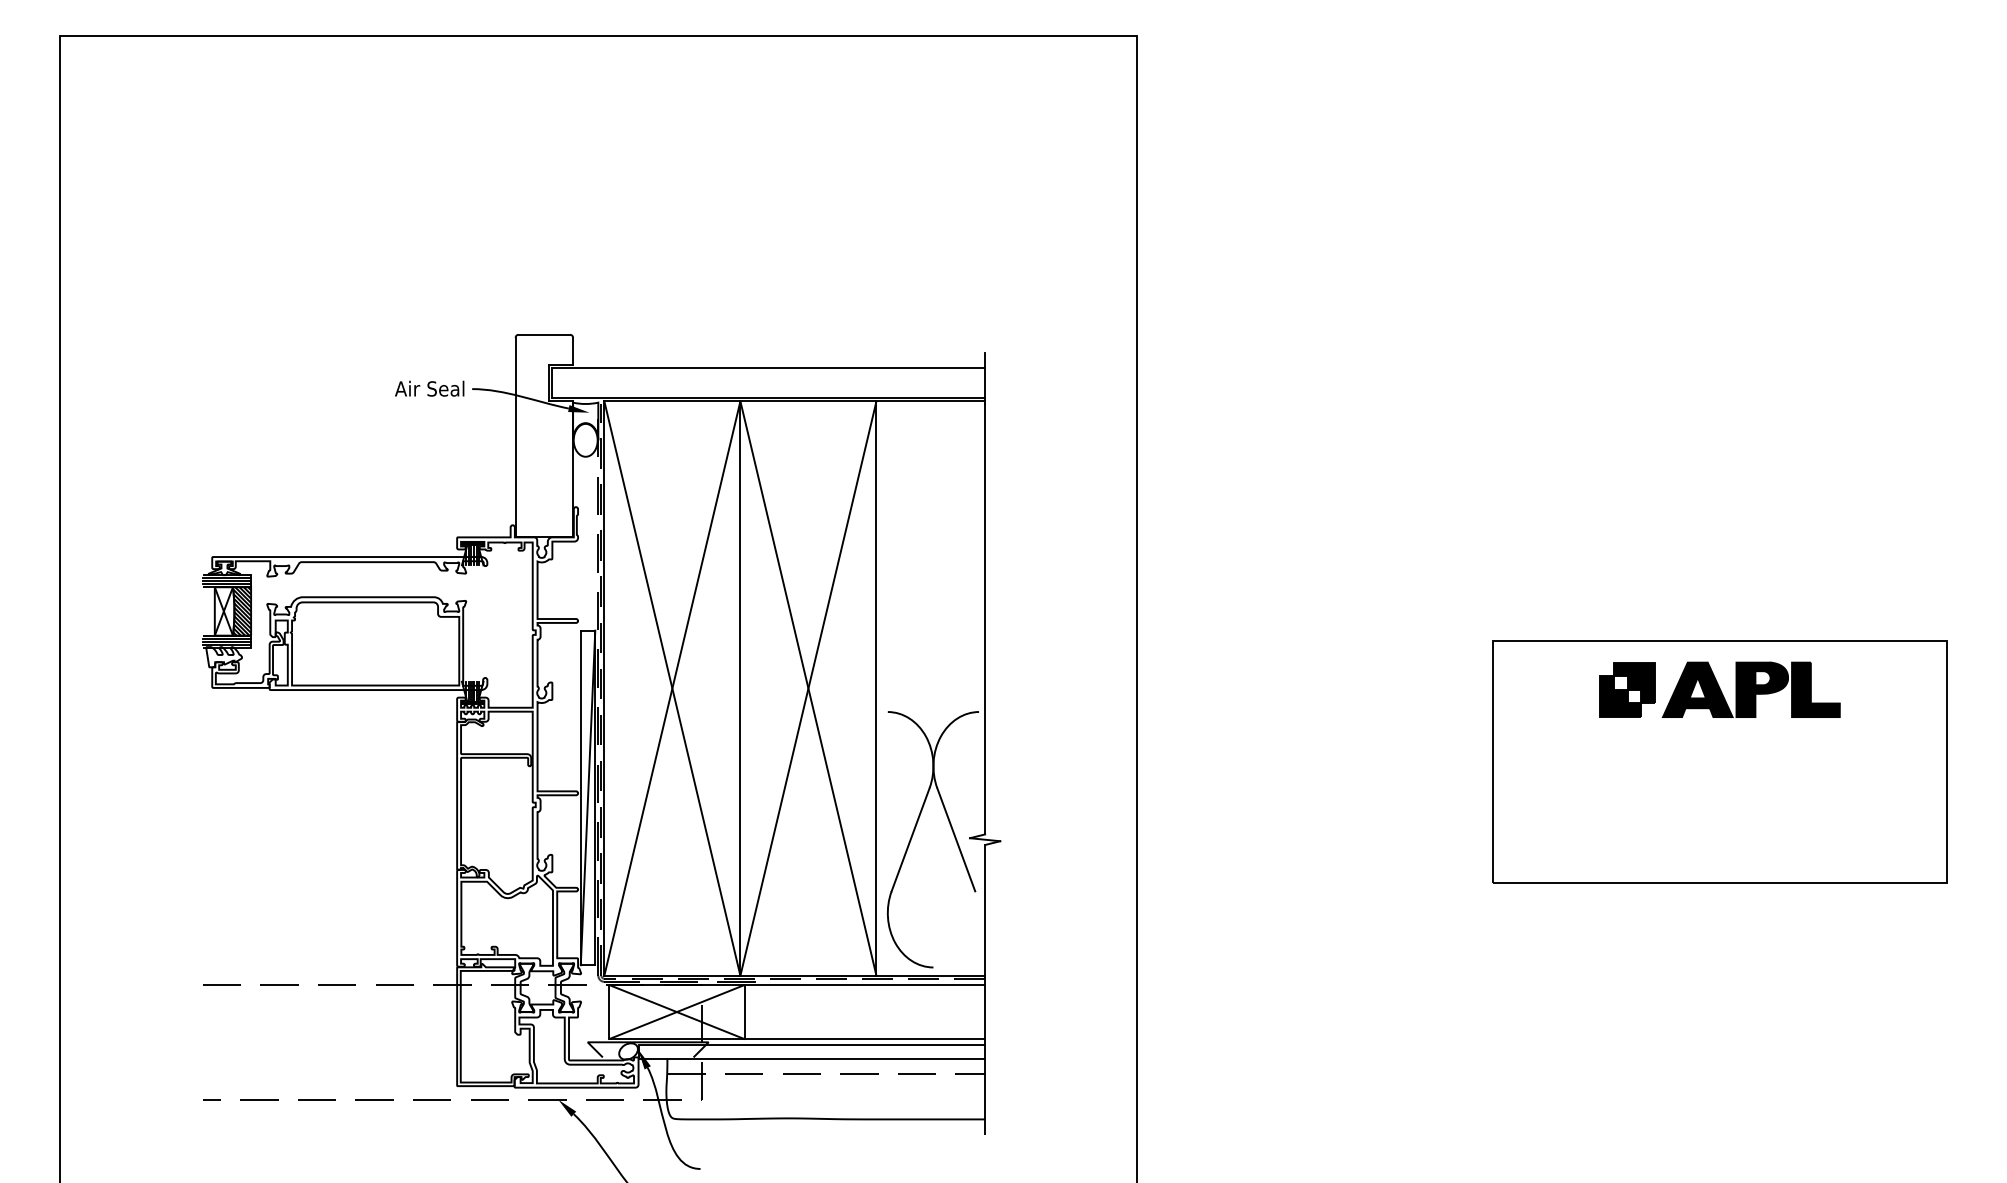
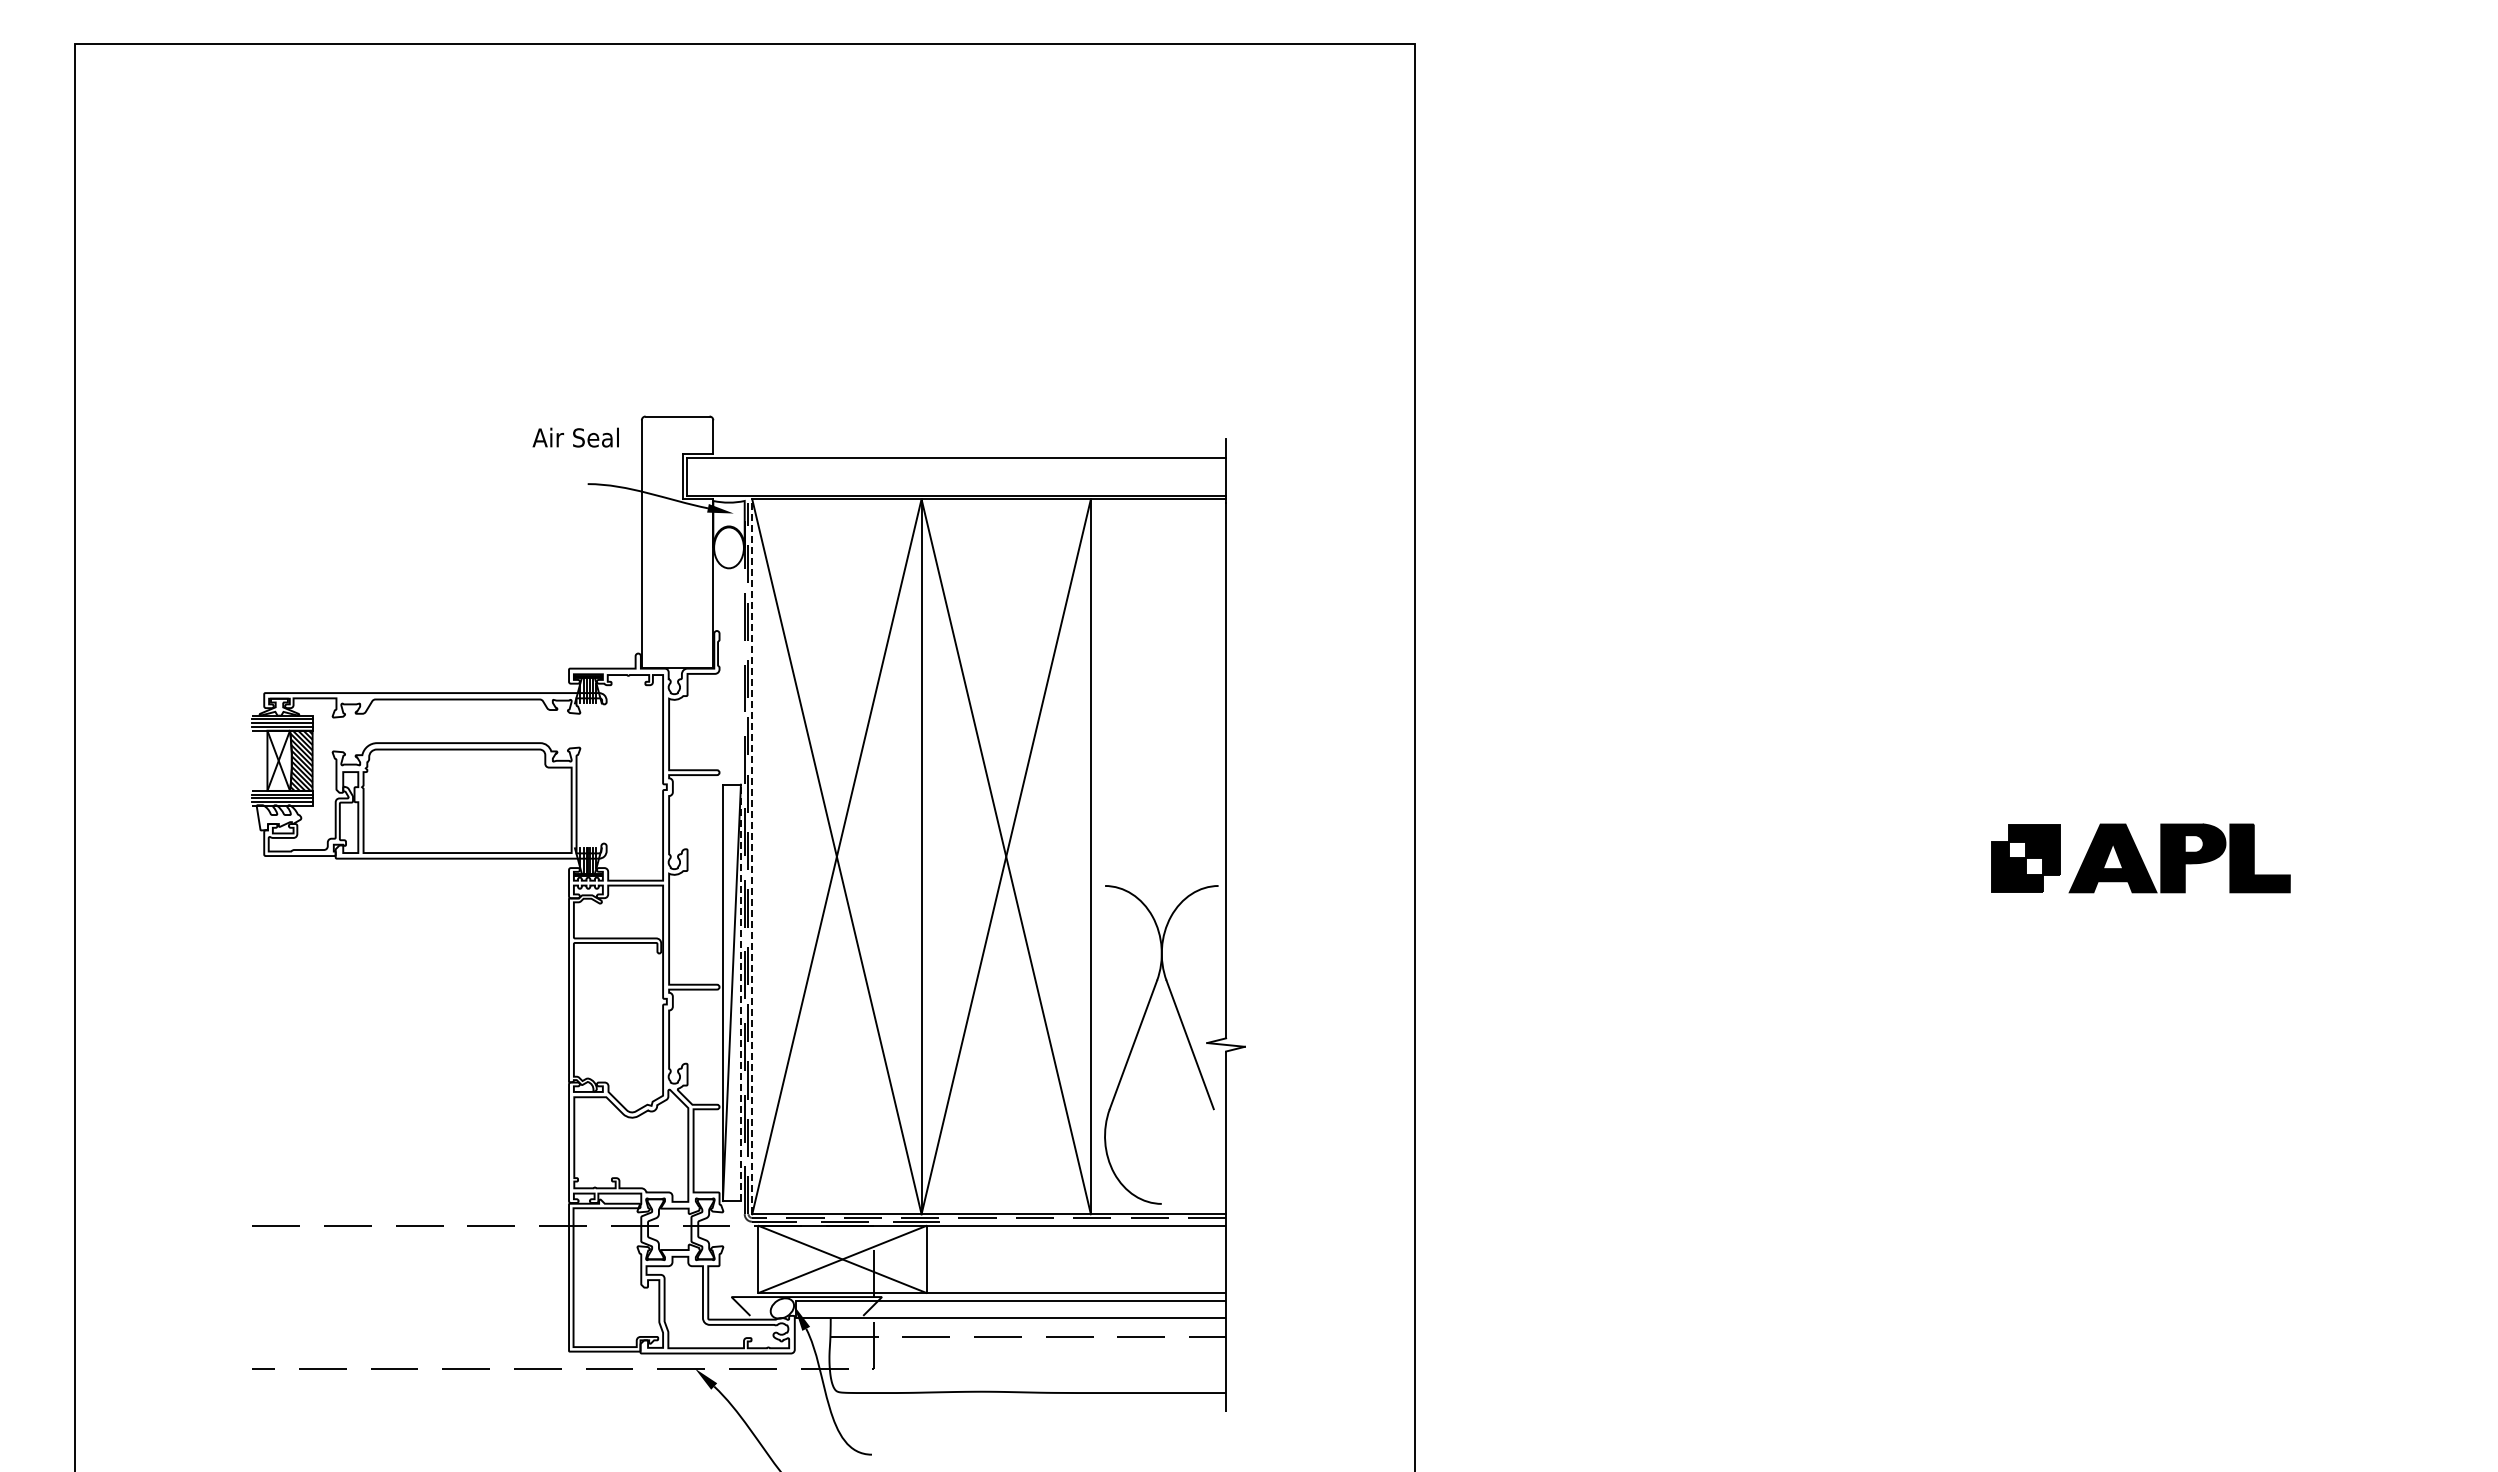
text: (429, 388) -> (575, 437), moved
line: (604, 688) -> (752, 856), solid -> dashed
part: (1719, 761) -> (2140, 947), removed
line: (594, 797) -> (740, 992), solid -> dashed

